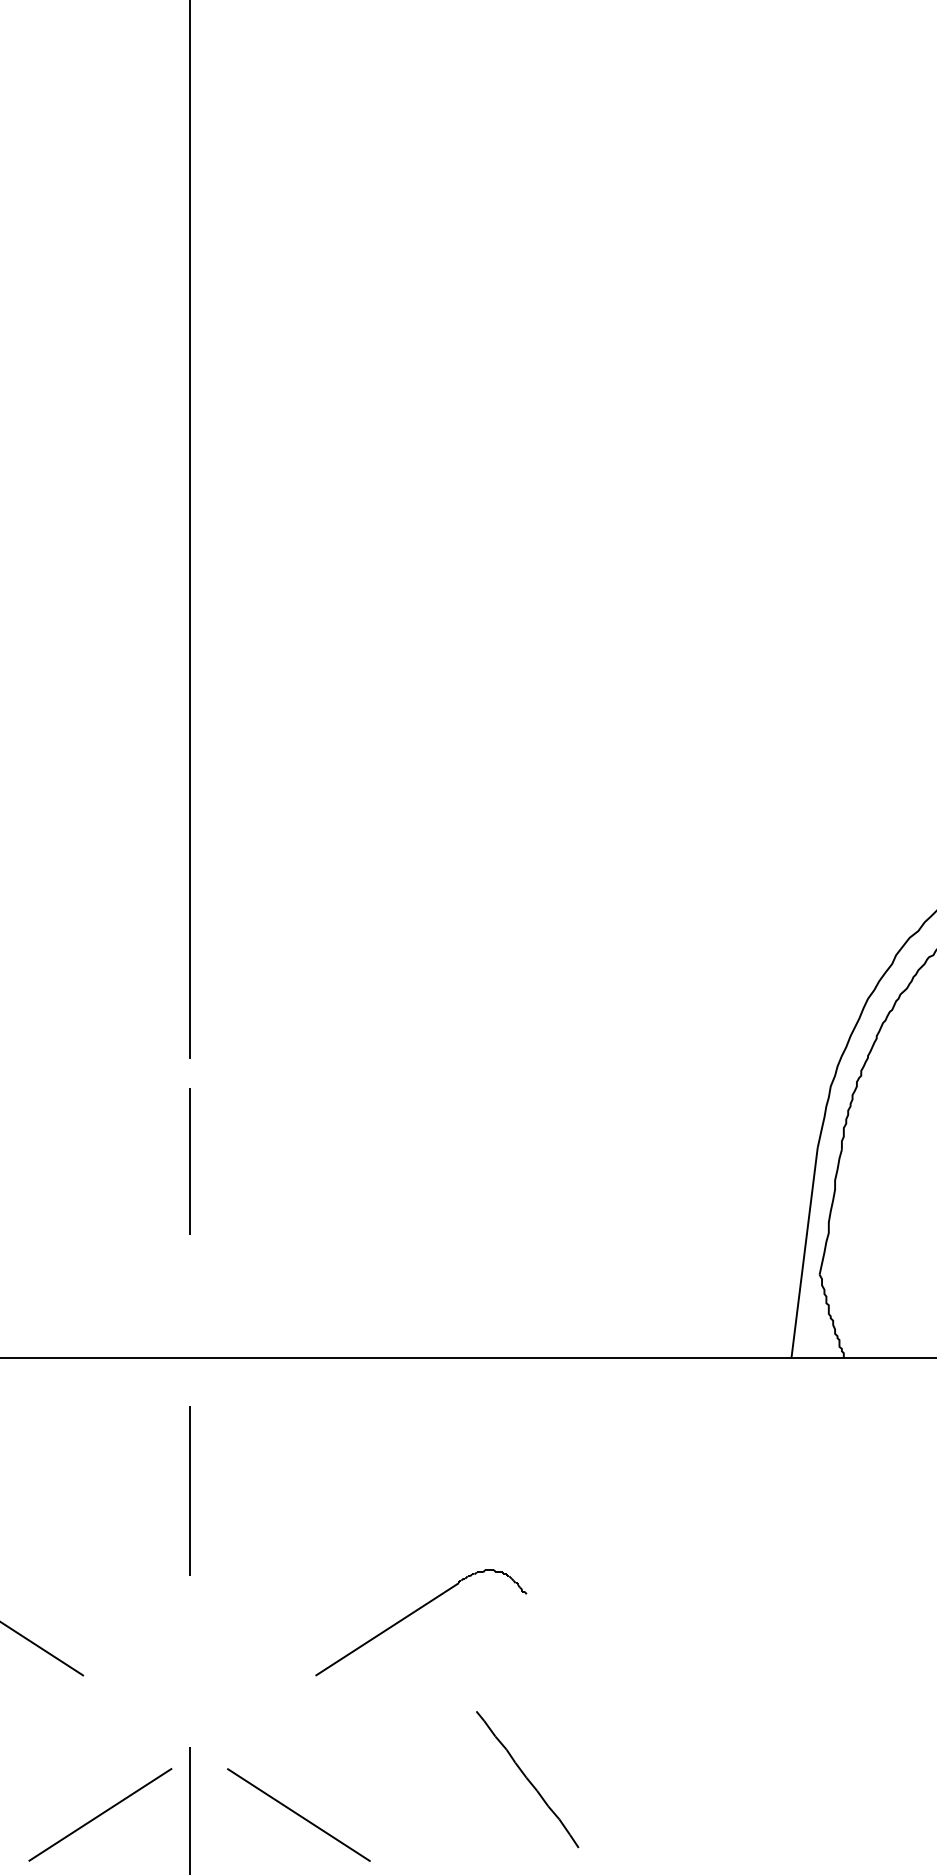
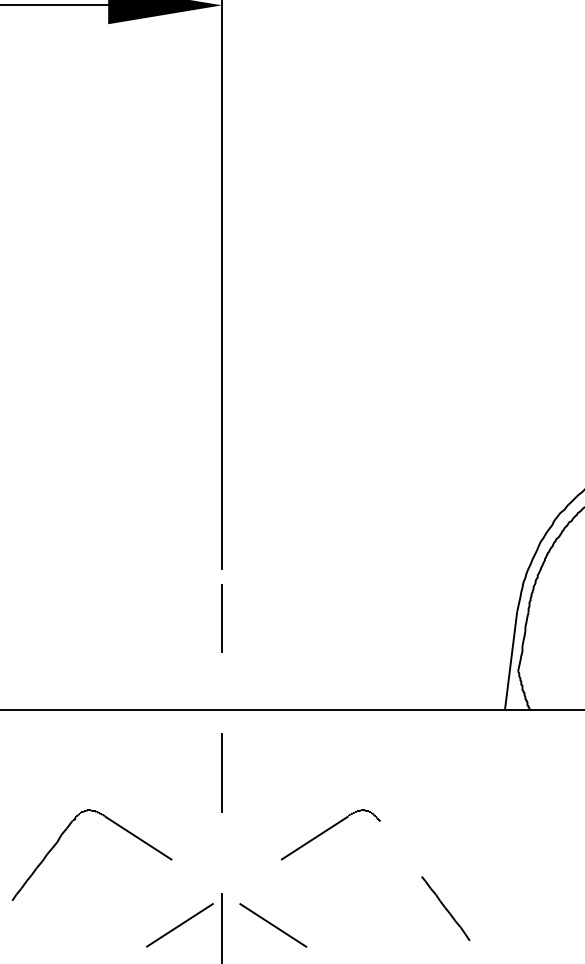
line: (526, 1779) -> (445, 908), moved

